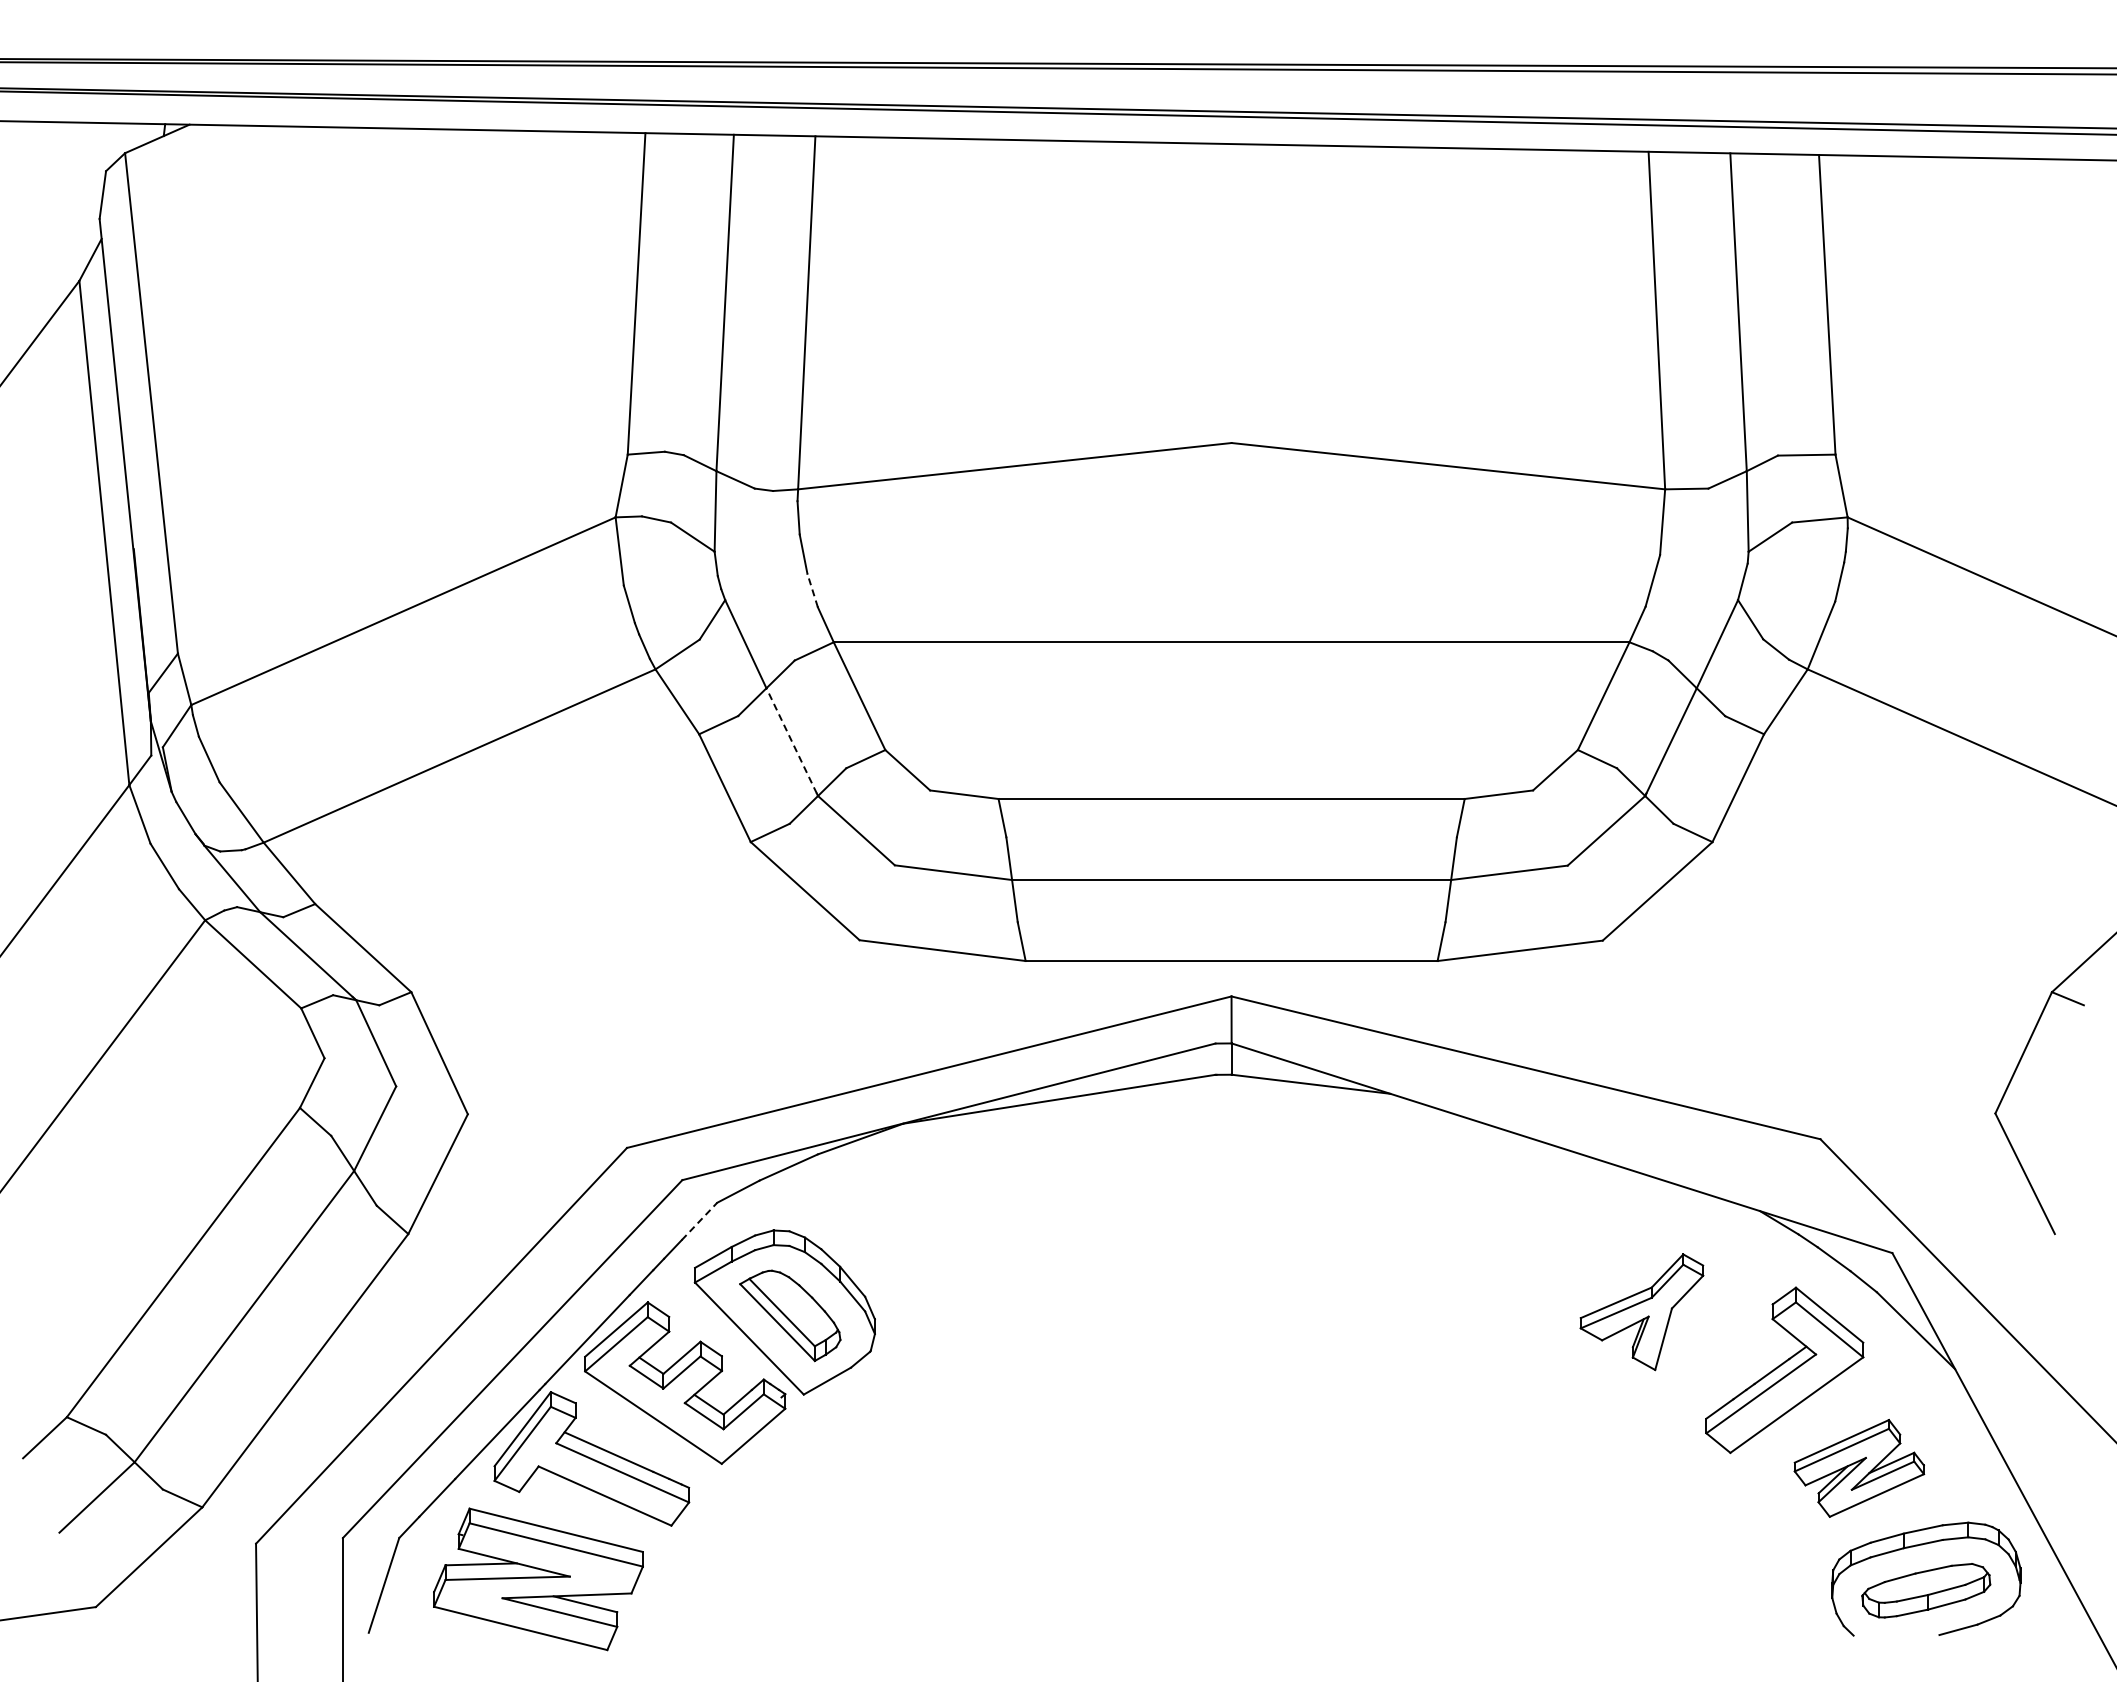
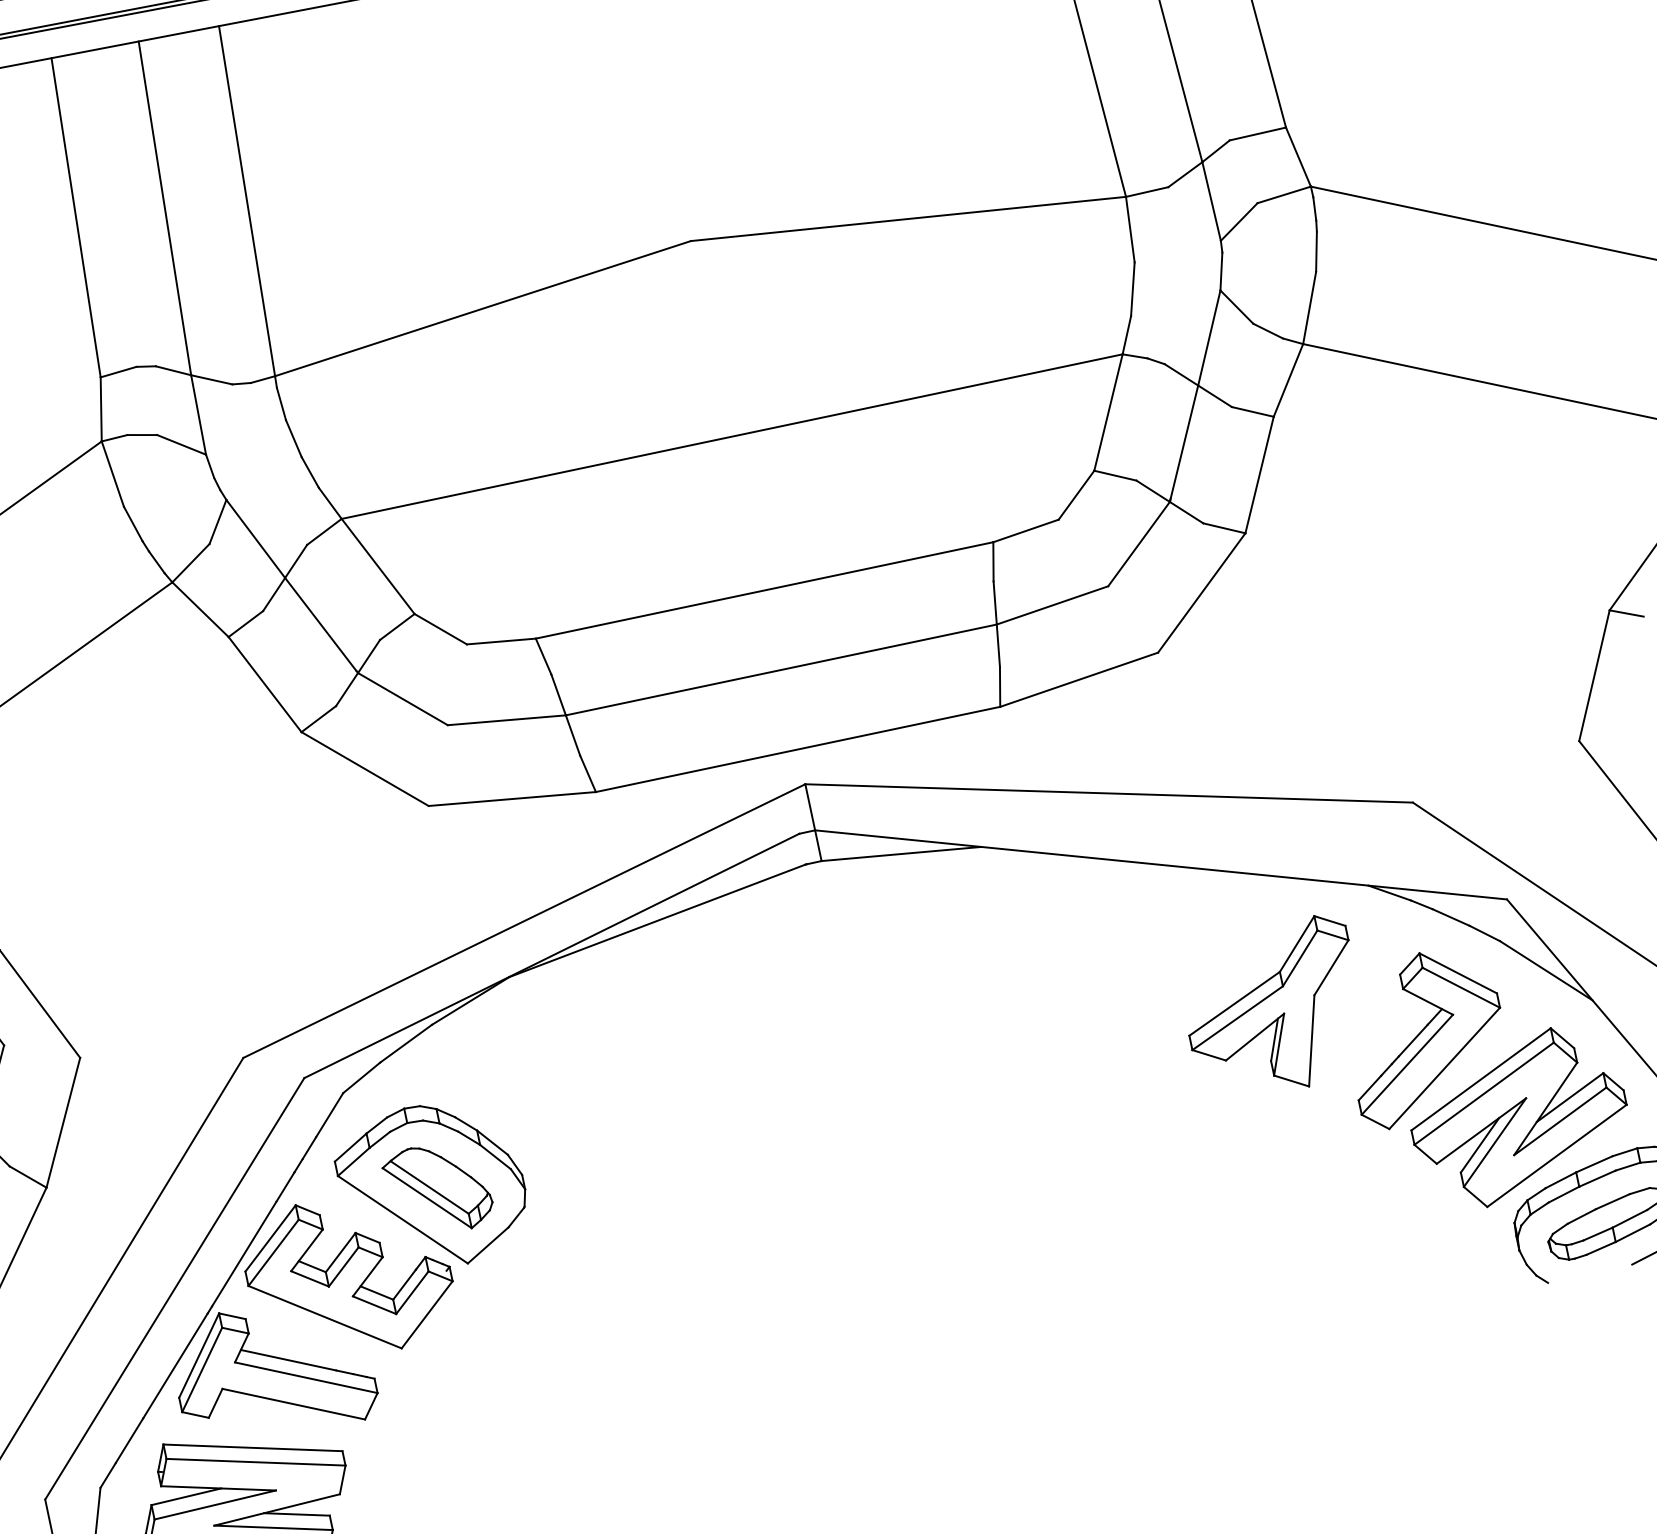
line: (812, 590) -> (310, 472), dashed -> solid
line: (791, 740) -> (320, 624), dashed -> solid
line: (699, 1221) -> (329, 1115), dashed -> solid
part: (1641, 1311) -> (1272, 1008), size x1.43
part: (1859, 1468) -> (1519, 1117), size x1.67

